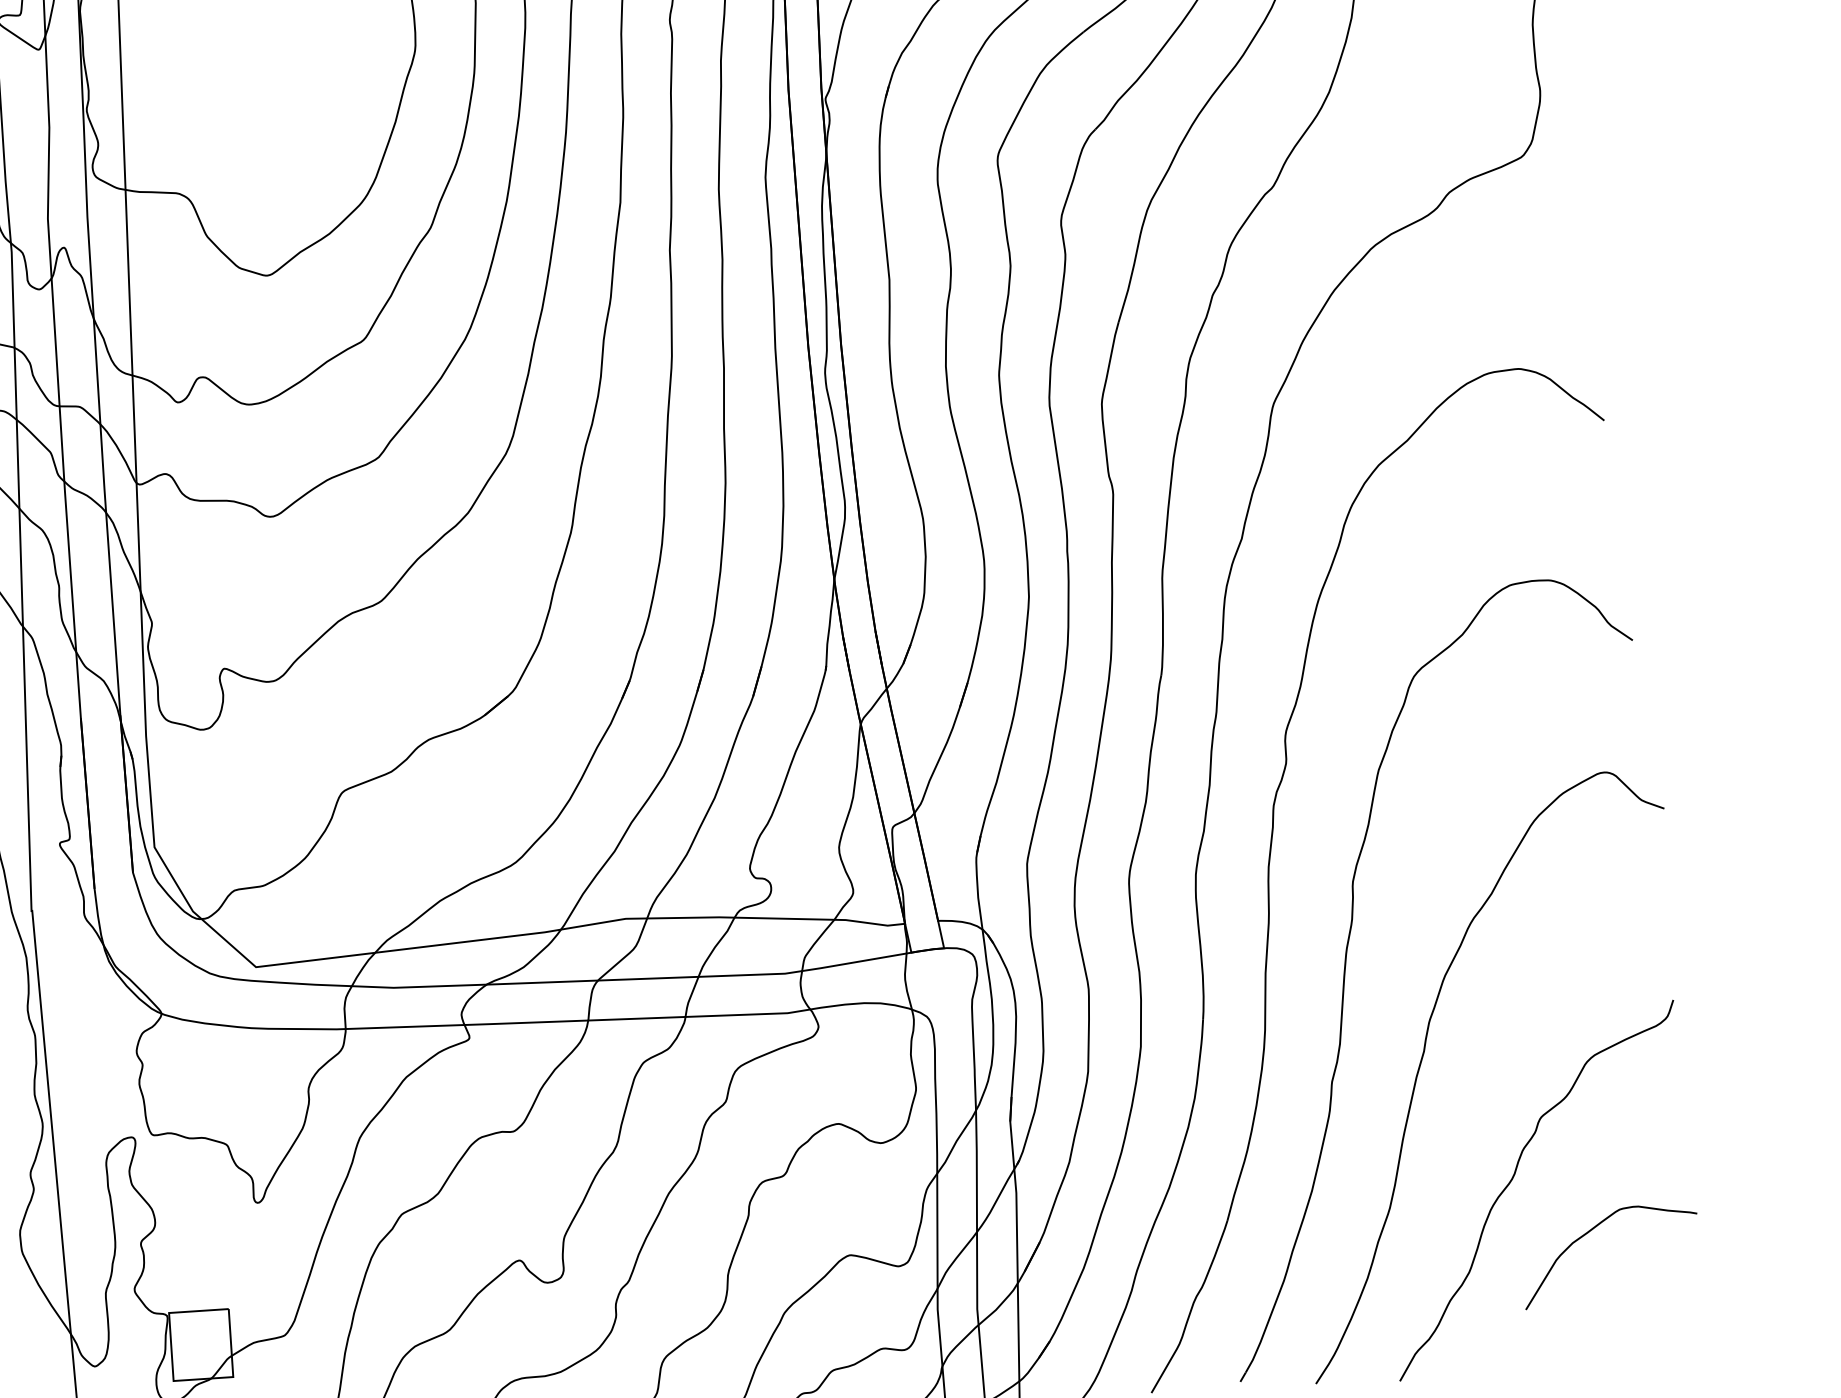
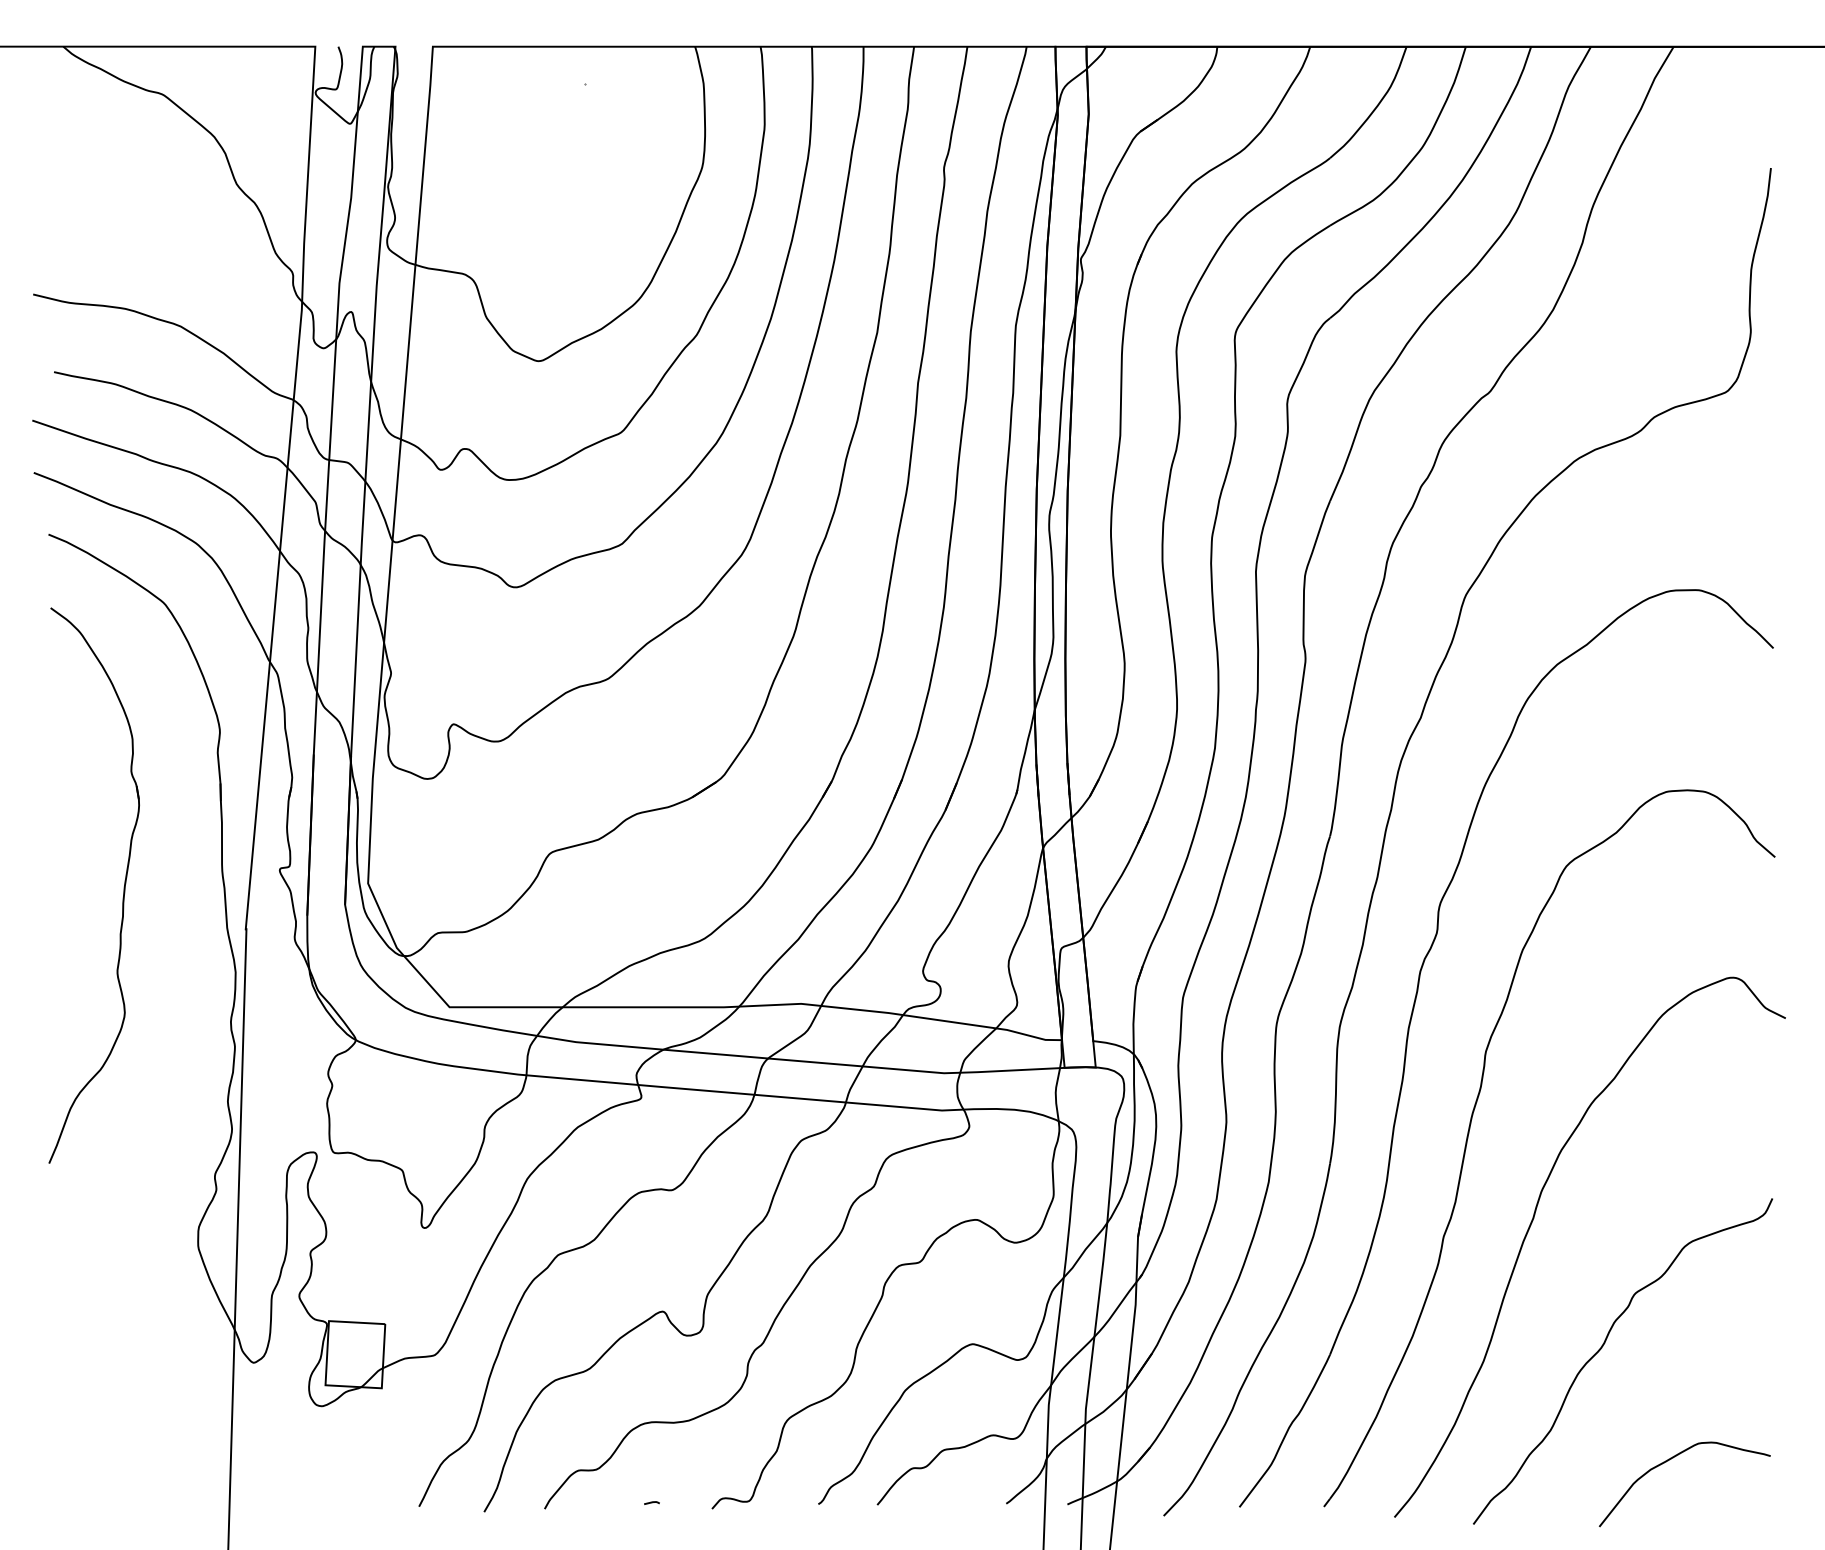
curve: (1590, 1232) -> (1668, 1461), moved

